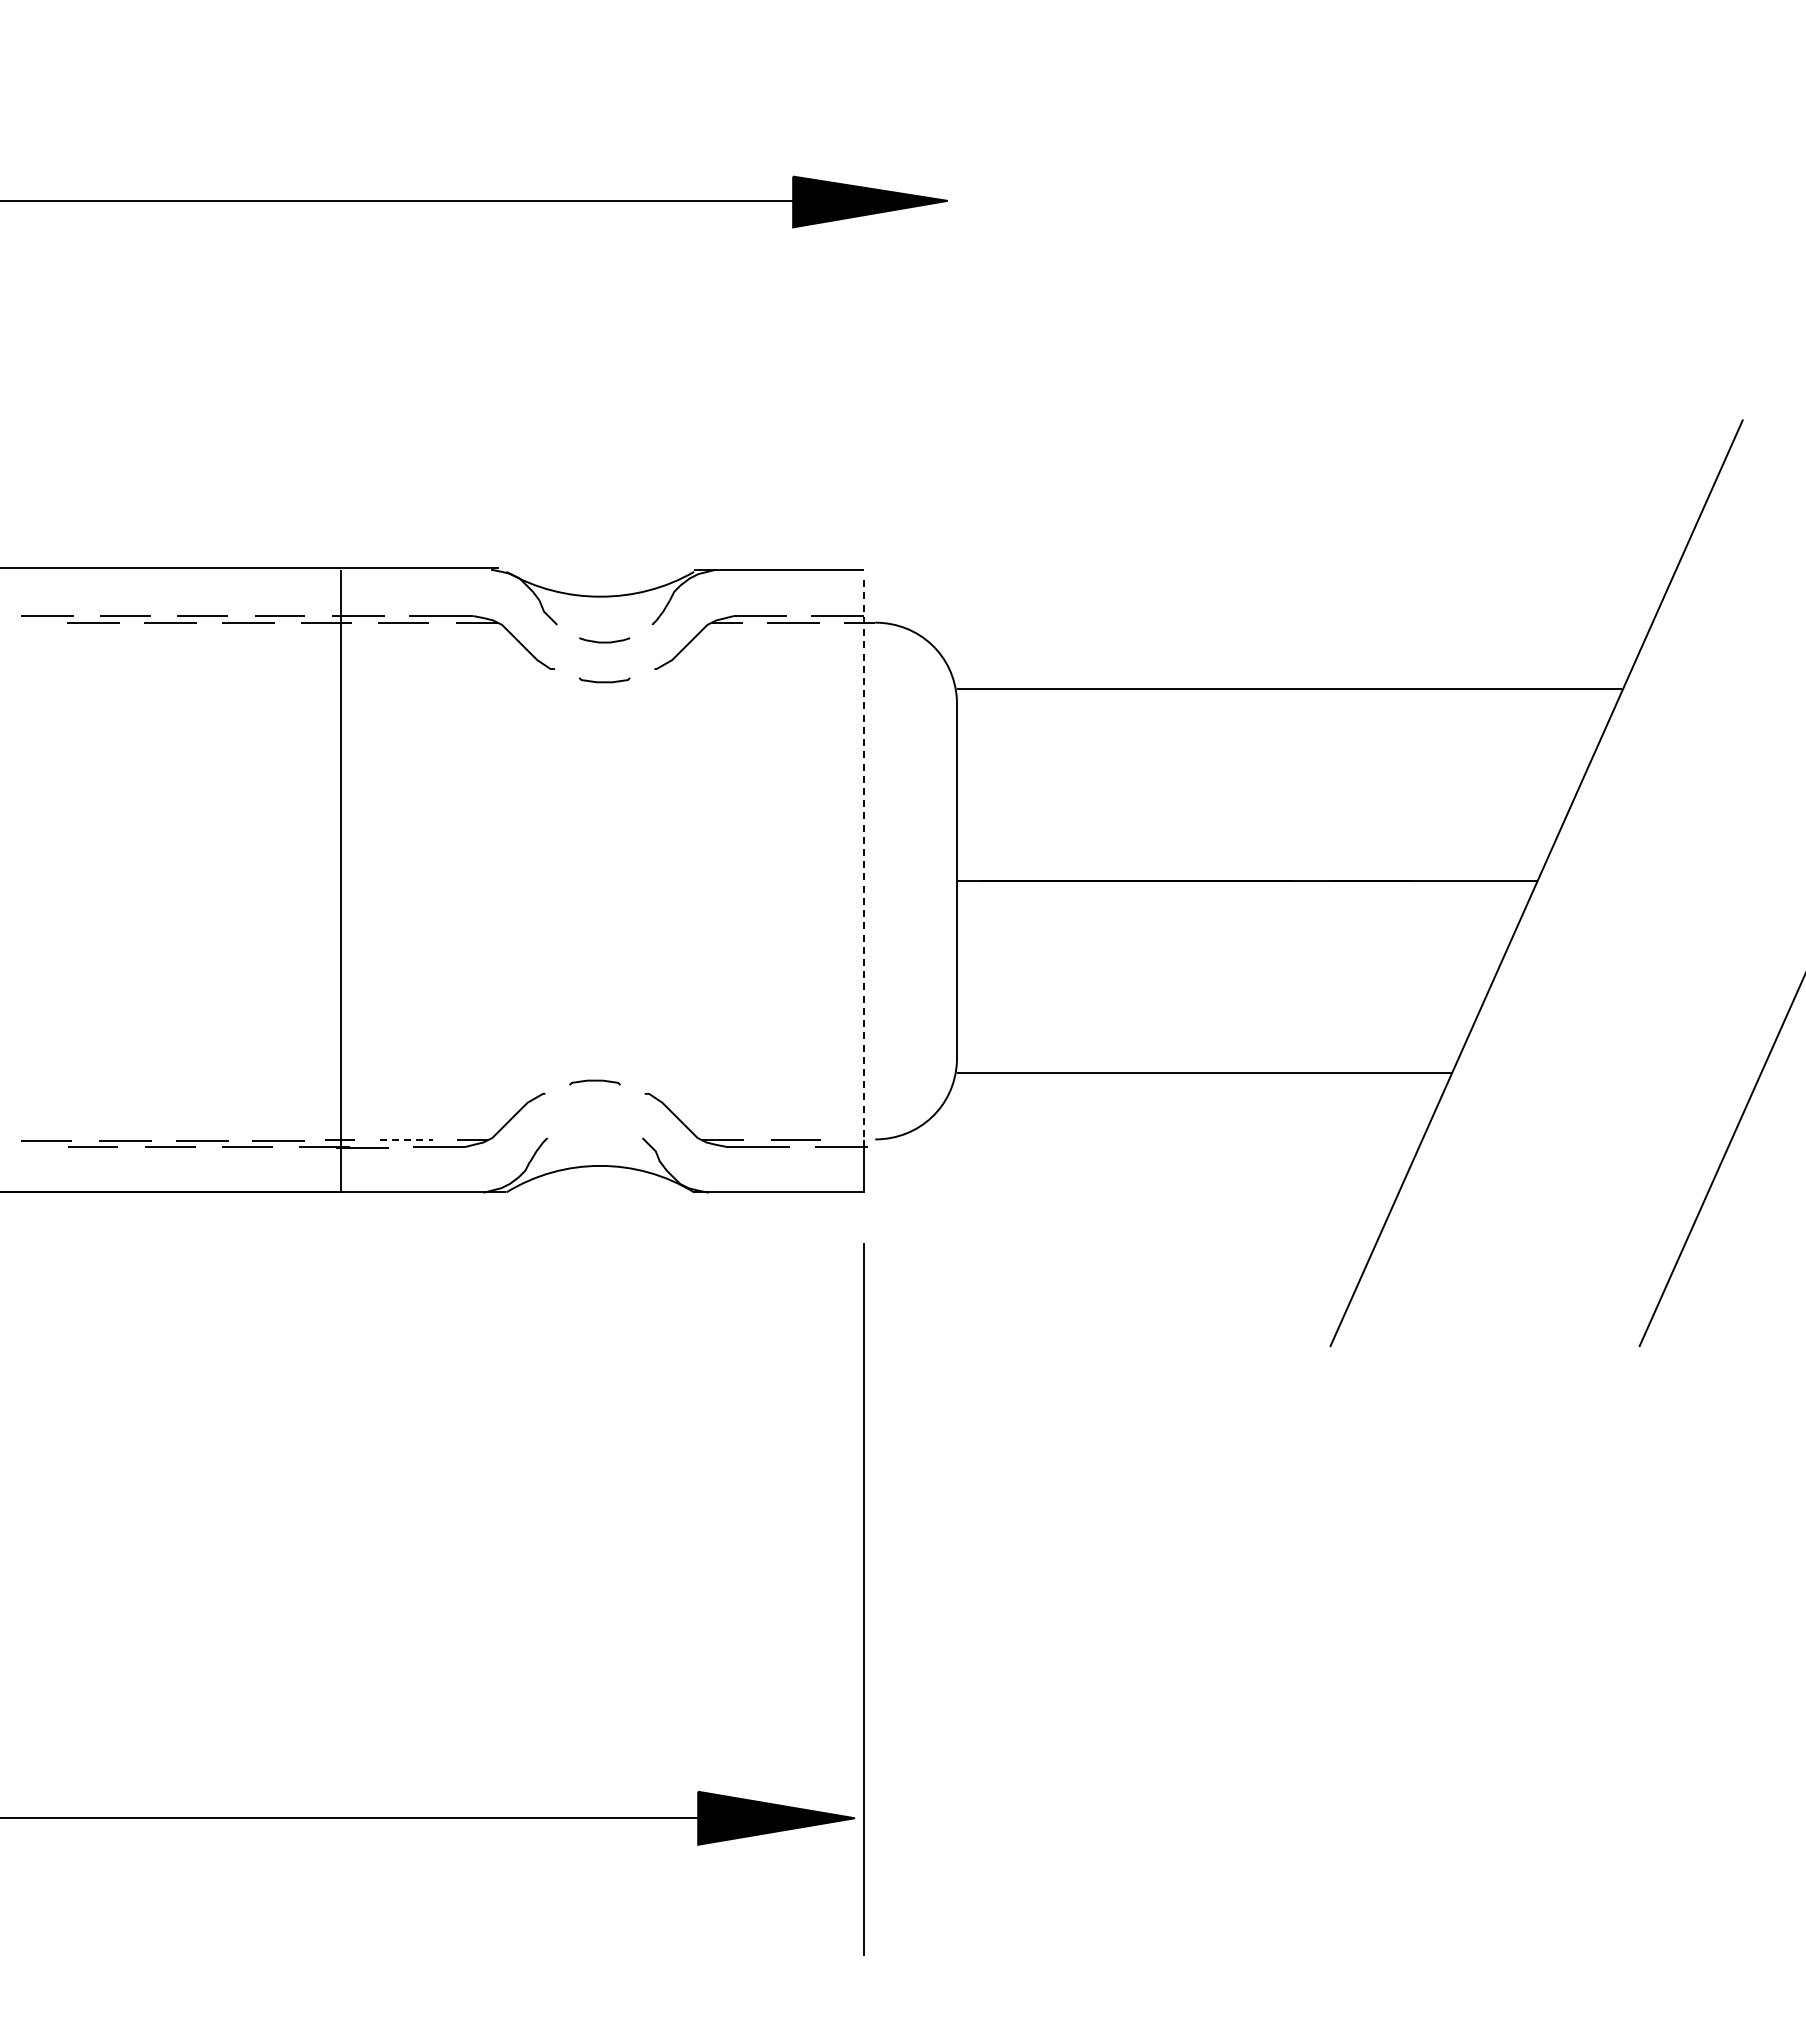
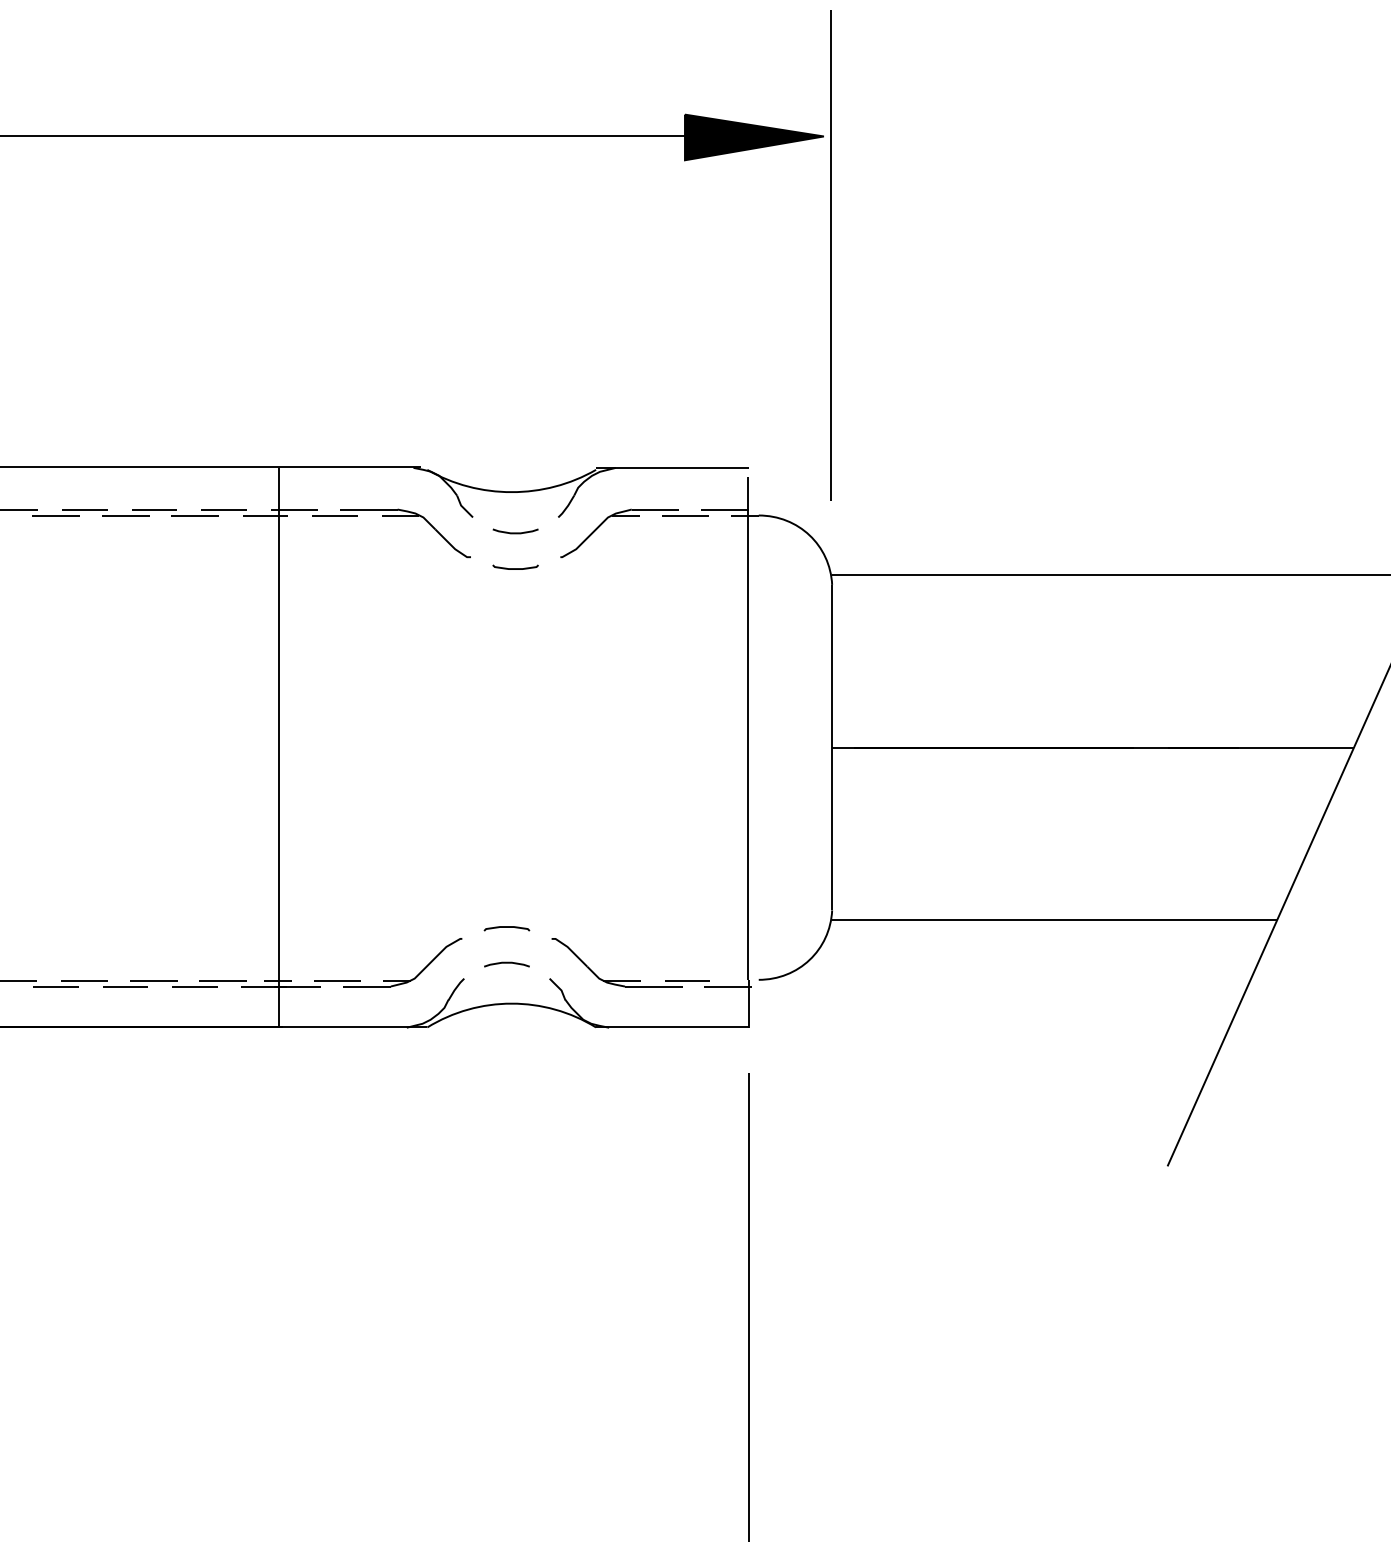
line: (955, 333) -> (830, 255), added
line: (863, 859) -> (748, 728), dashed -> solid
curve: (594, 1121) -> (506, 963), added
line: (406, 1140) -> (337, 980), dashed -> solid

